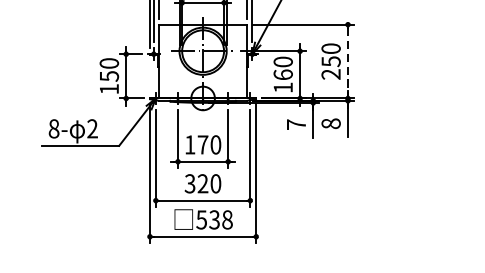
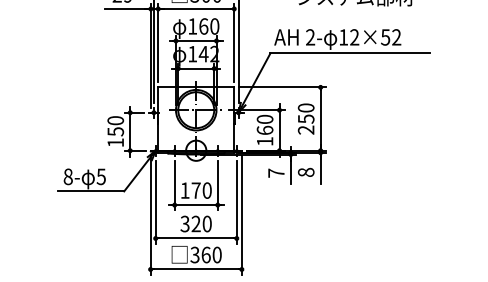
line: (347, 62) -> (320, 119), dashed -> solid
text: (91, 128) -> (100, 176), 2 -> 5
text: (215, 219) -> (206, 254), 538 -> 360

